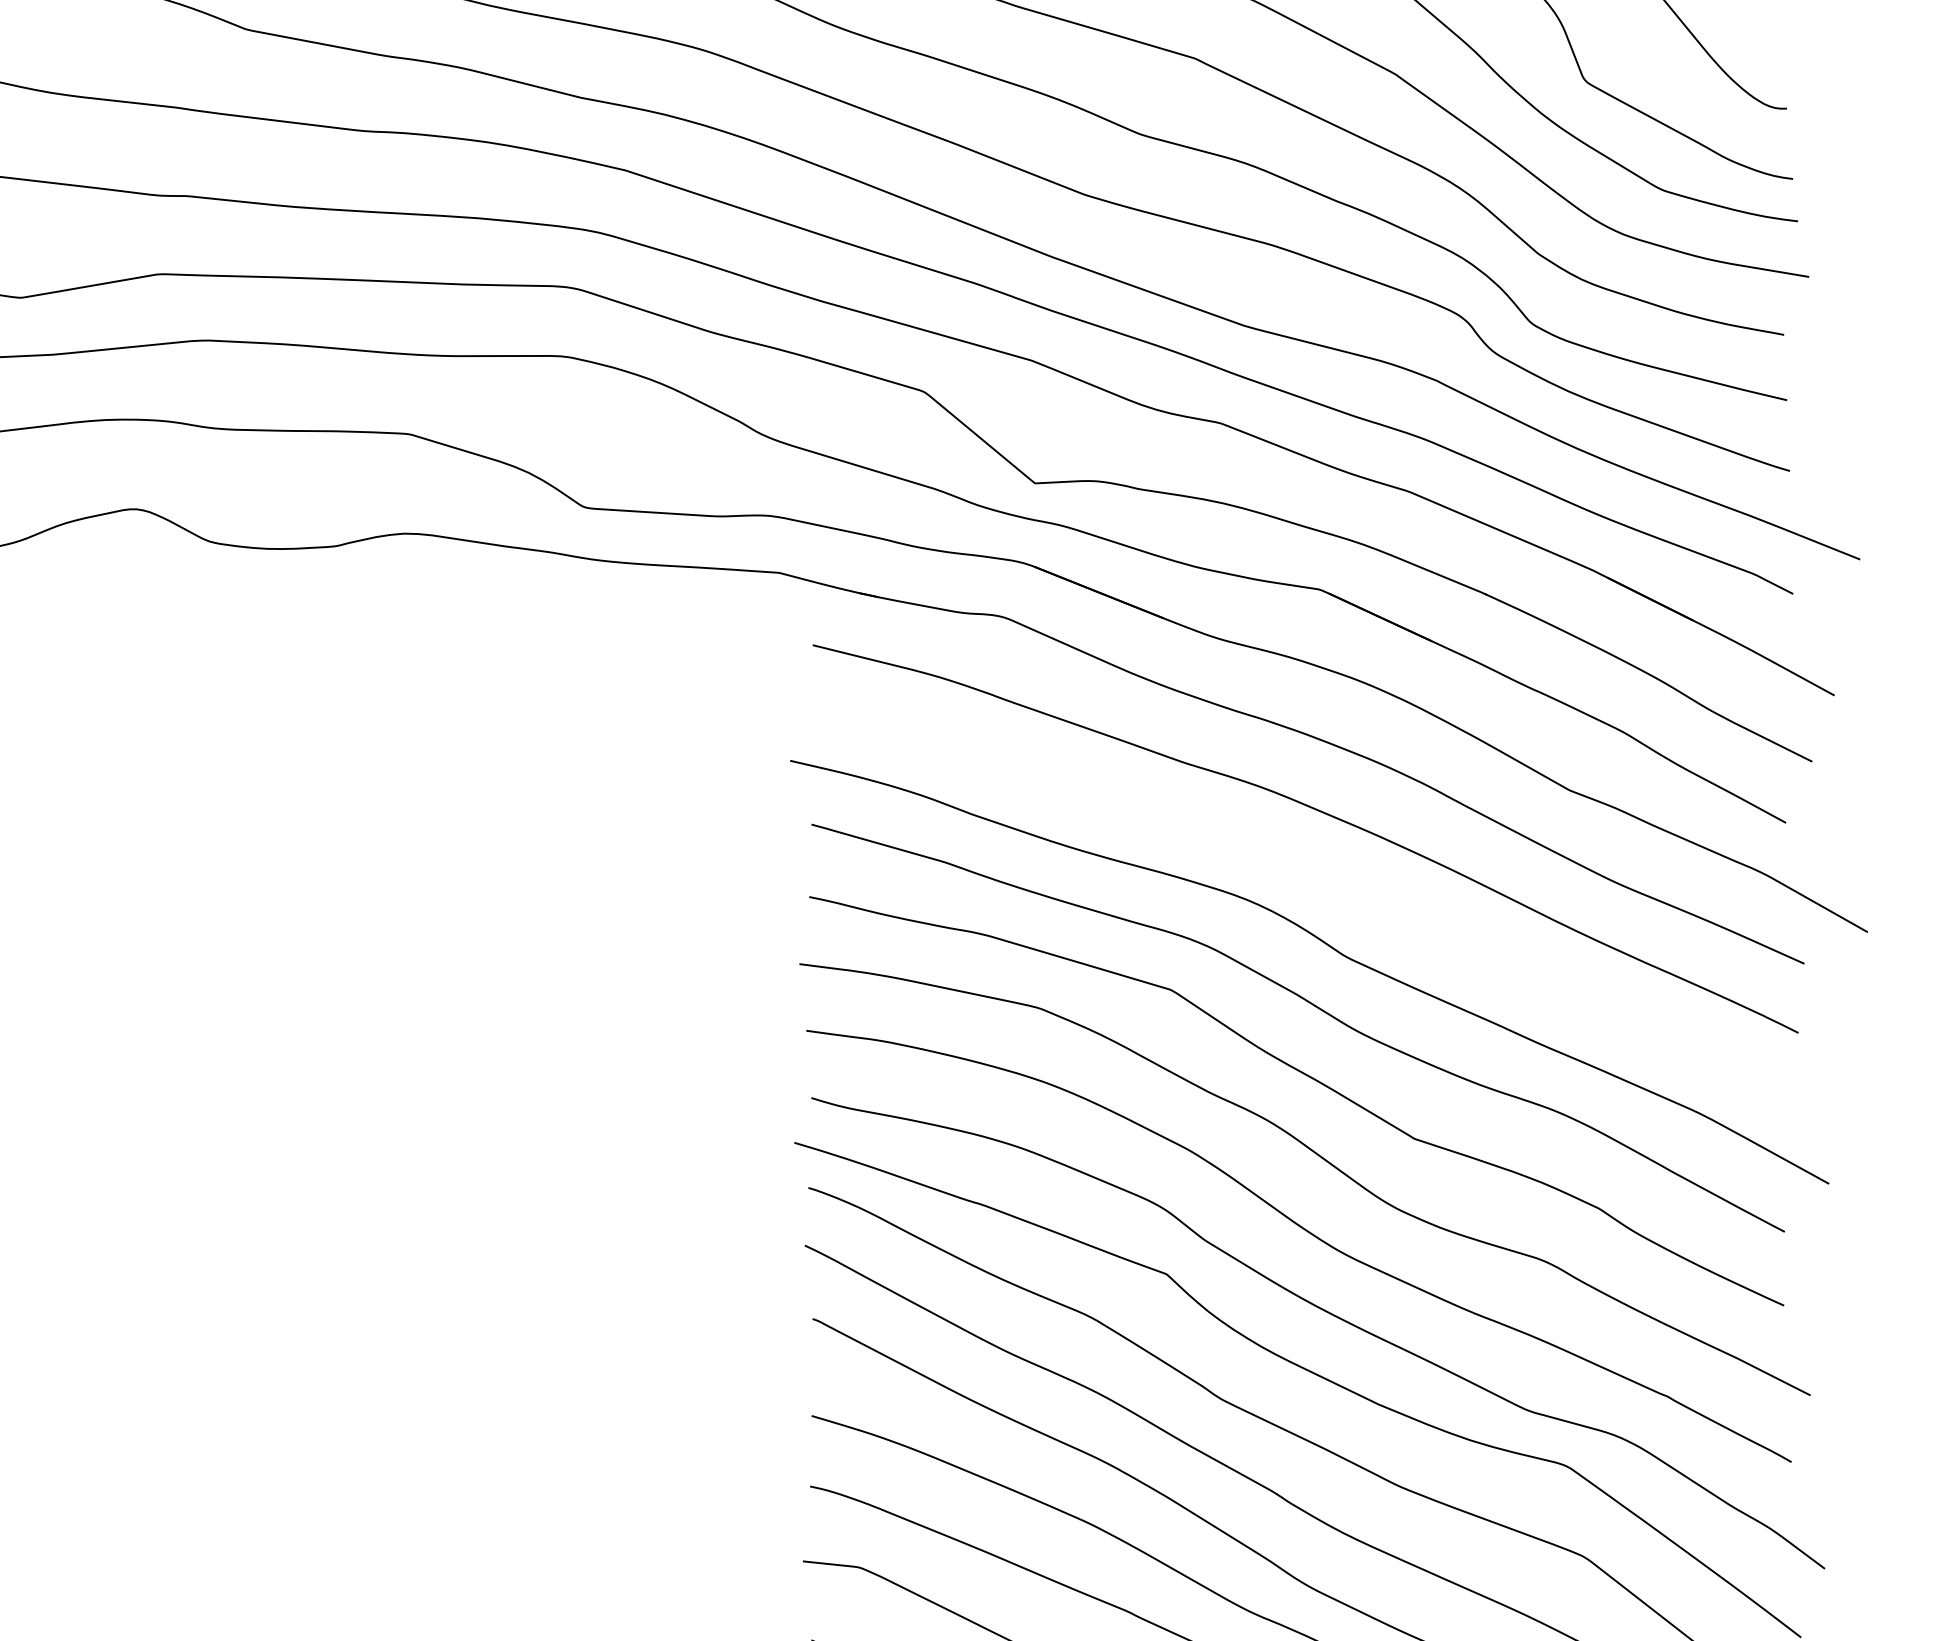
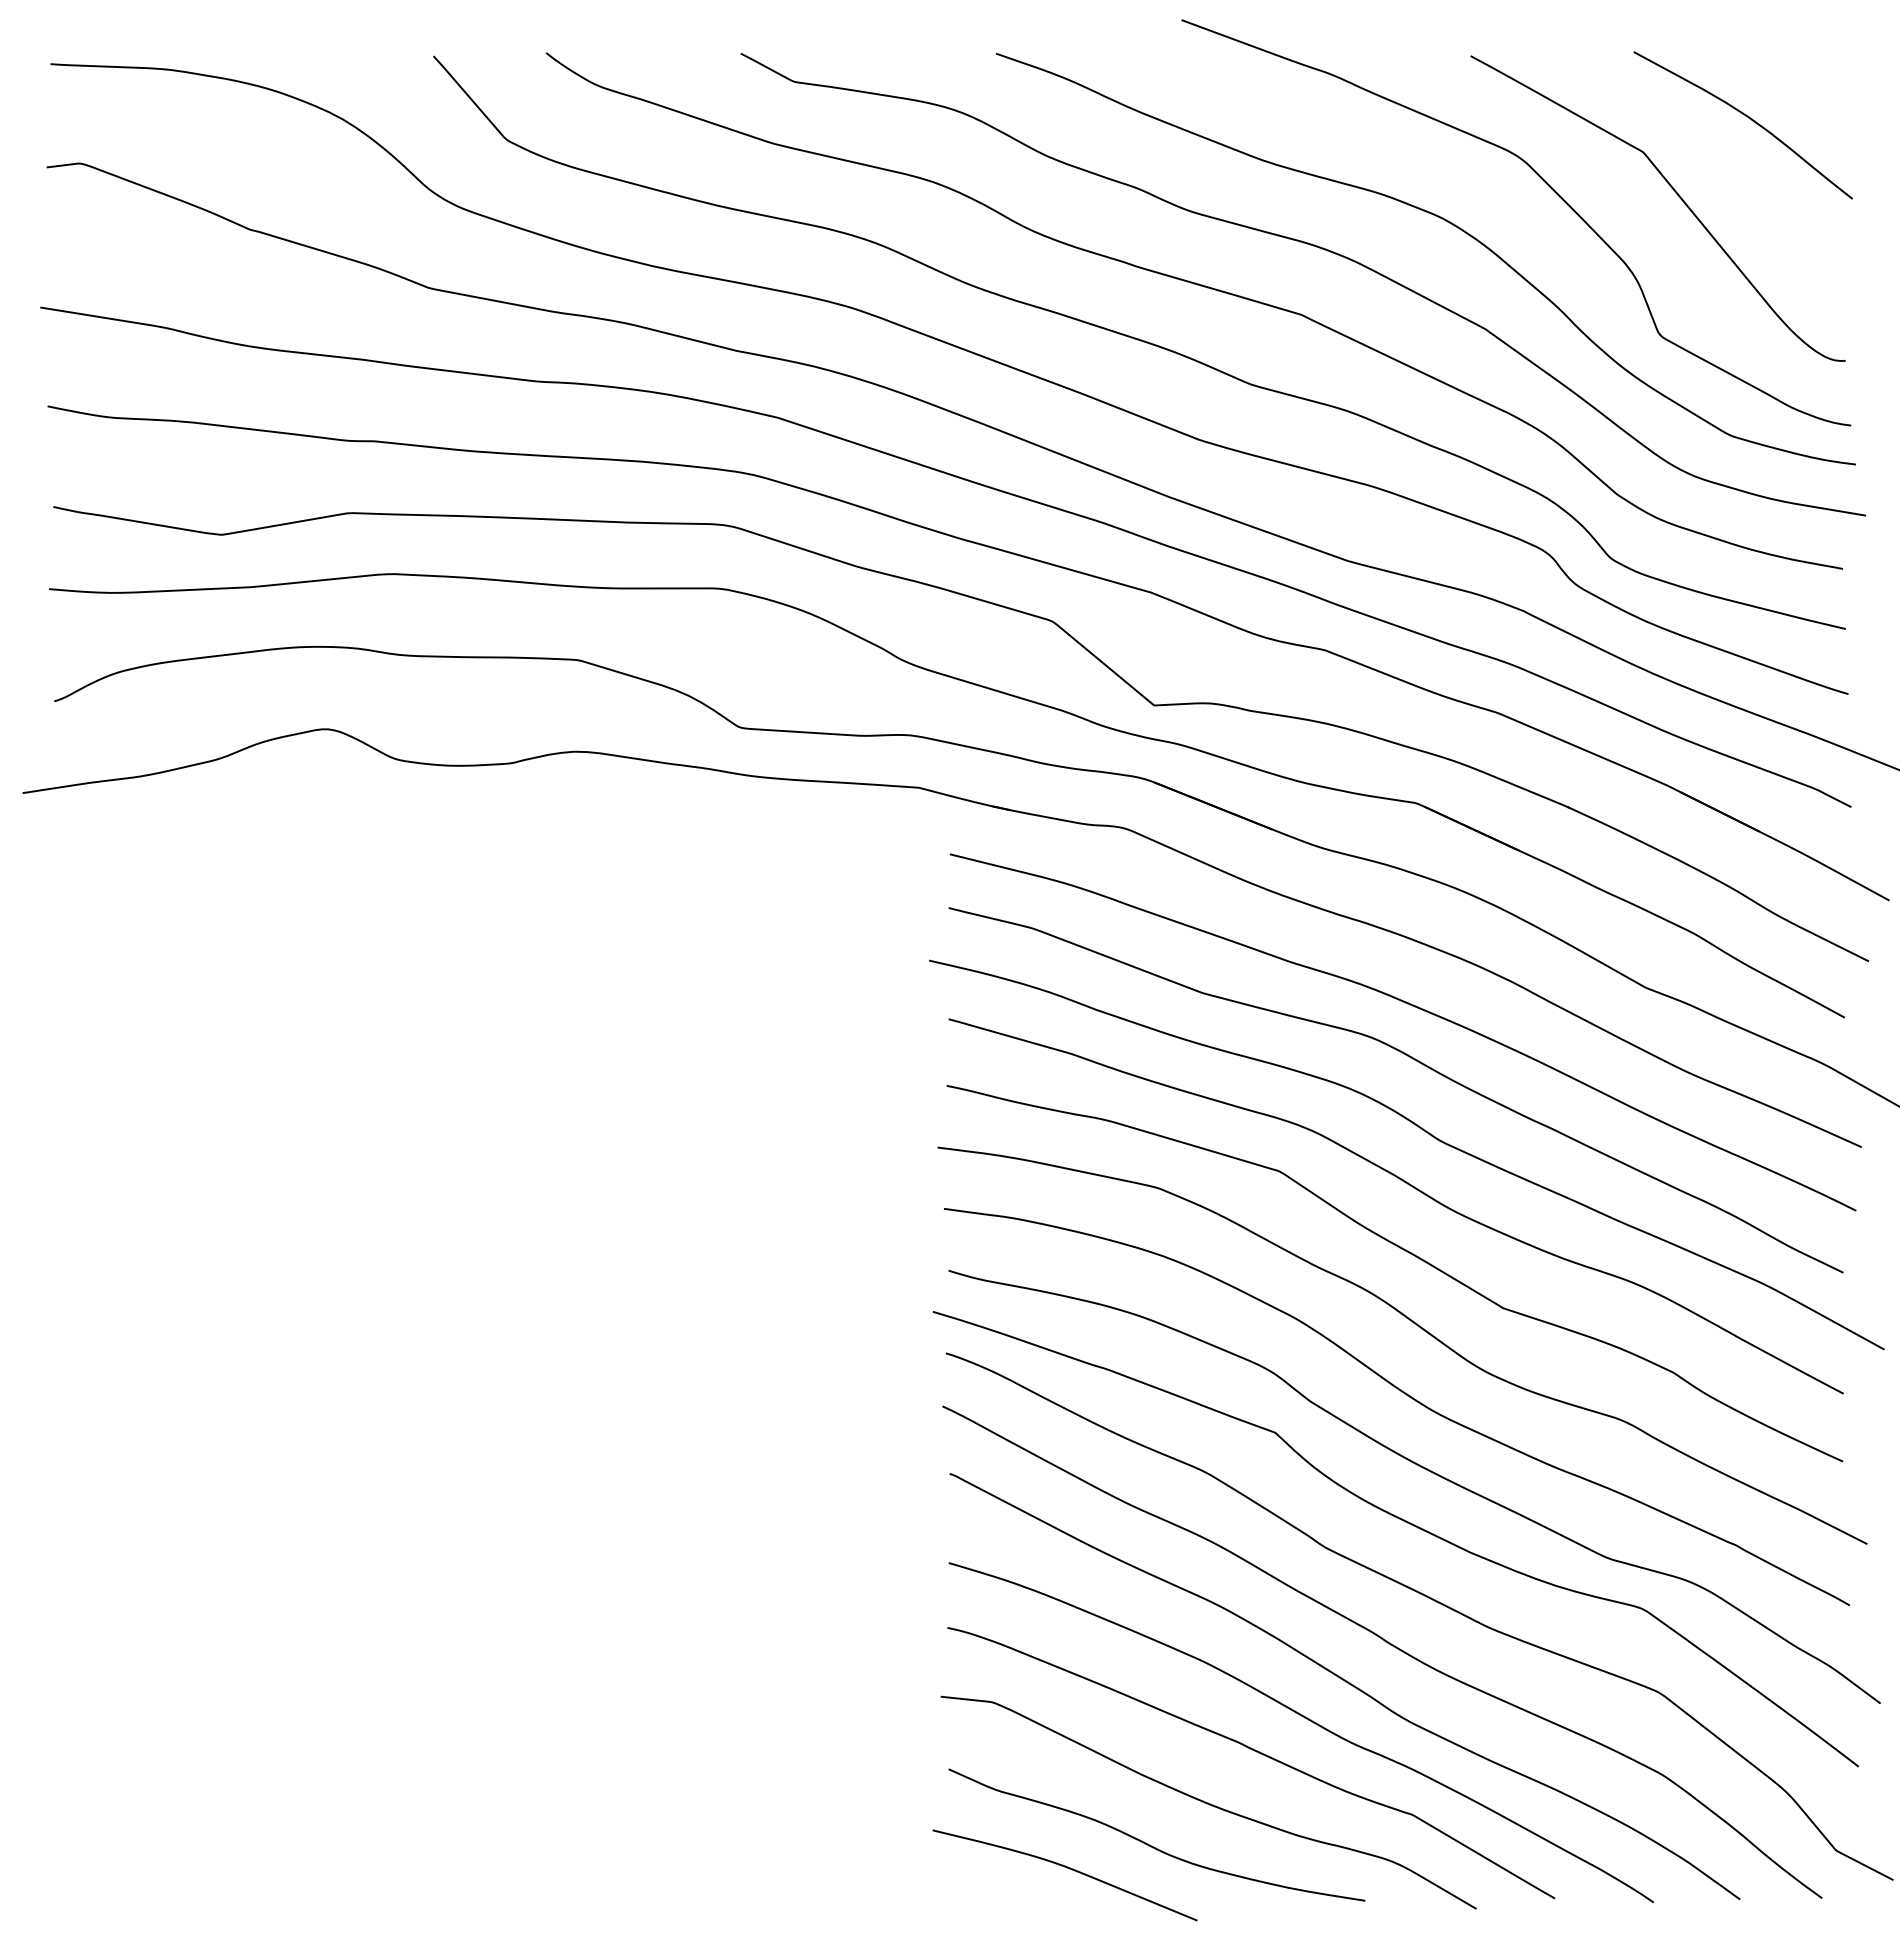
curve: (1315, 868) -> (1412, 1059), added

